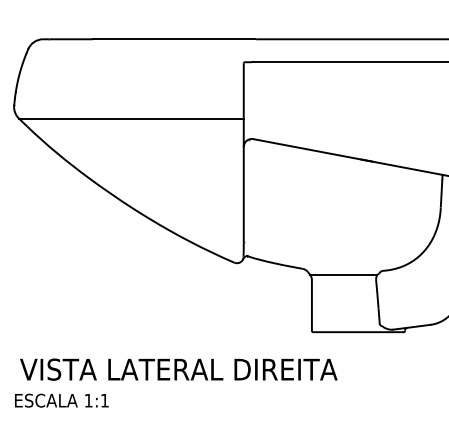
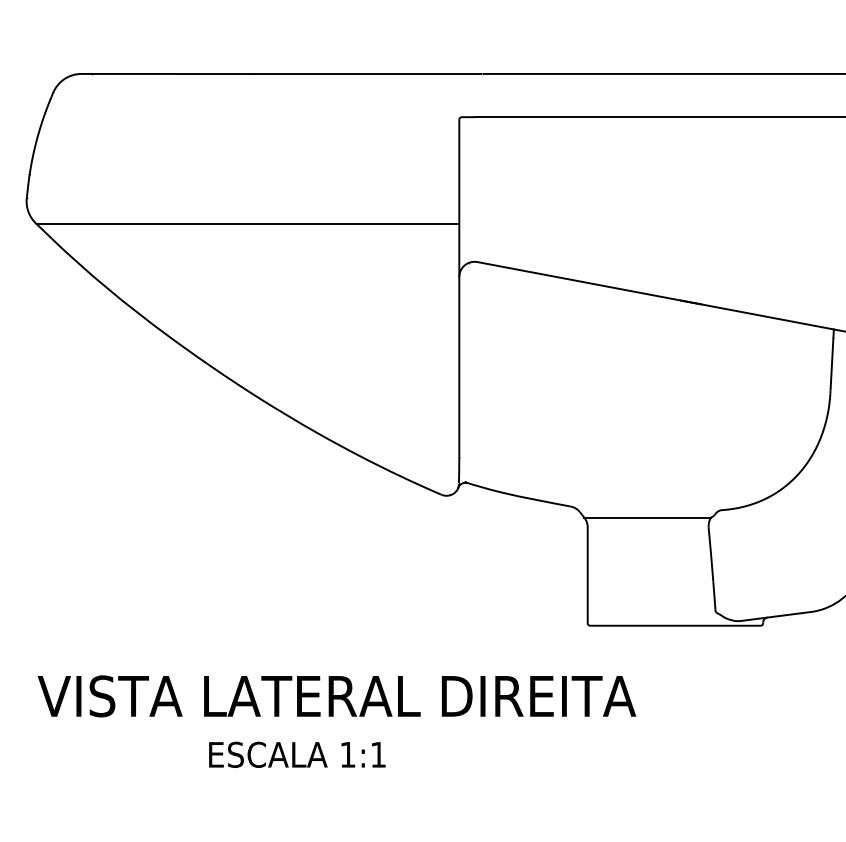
text: (61, 400) -> (296, 754), moved

